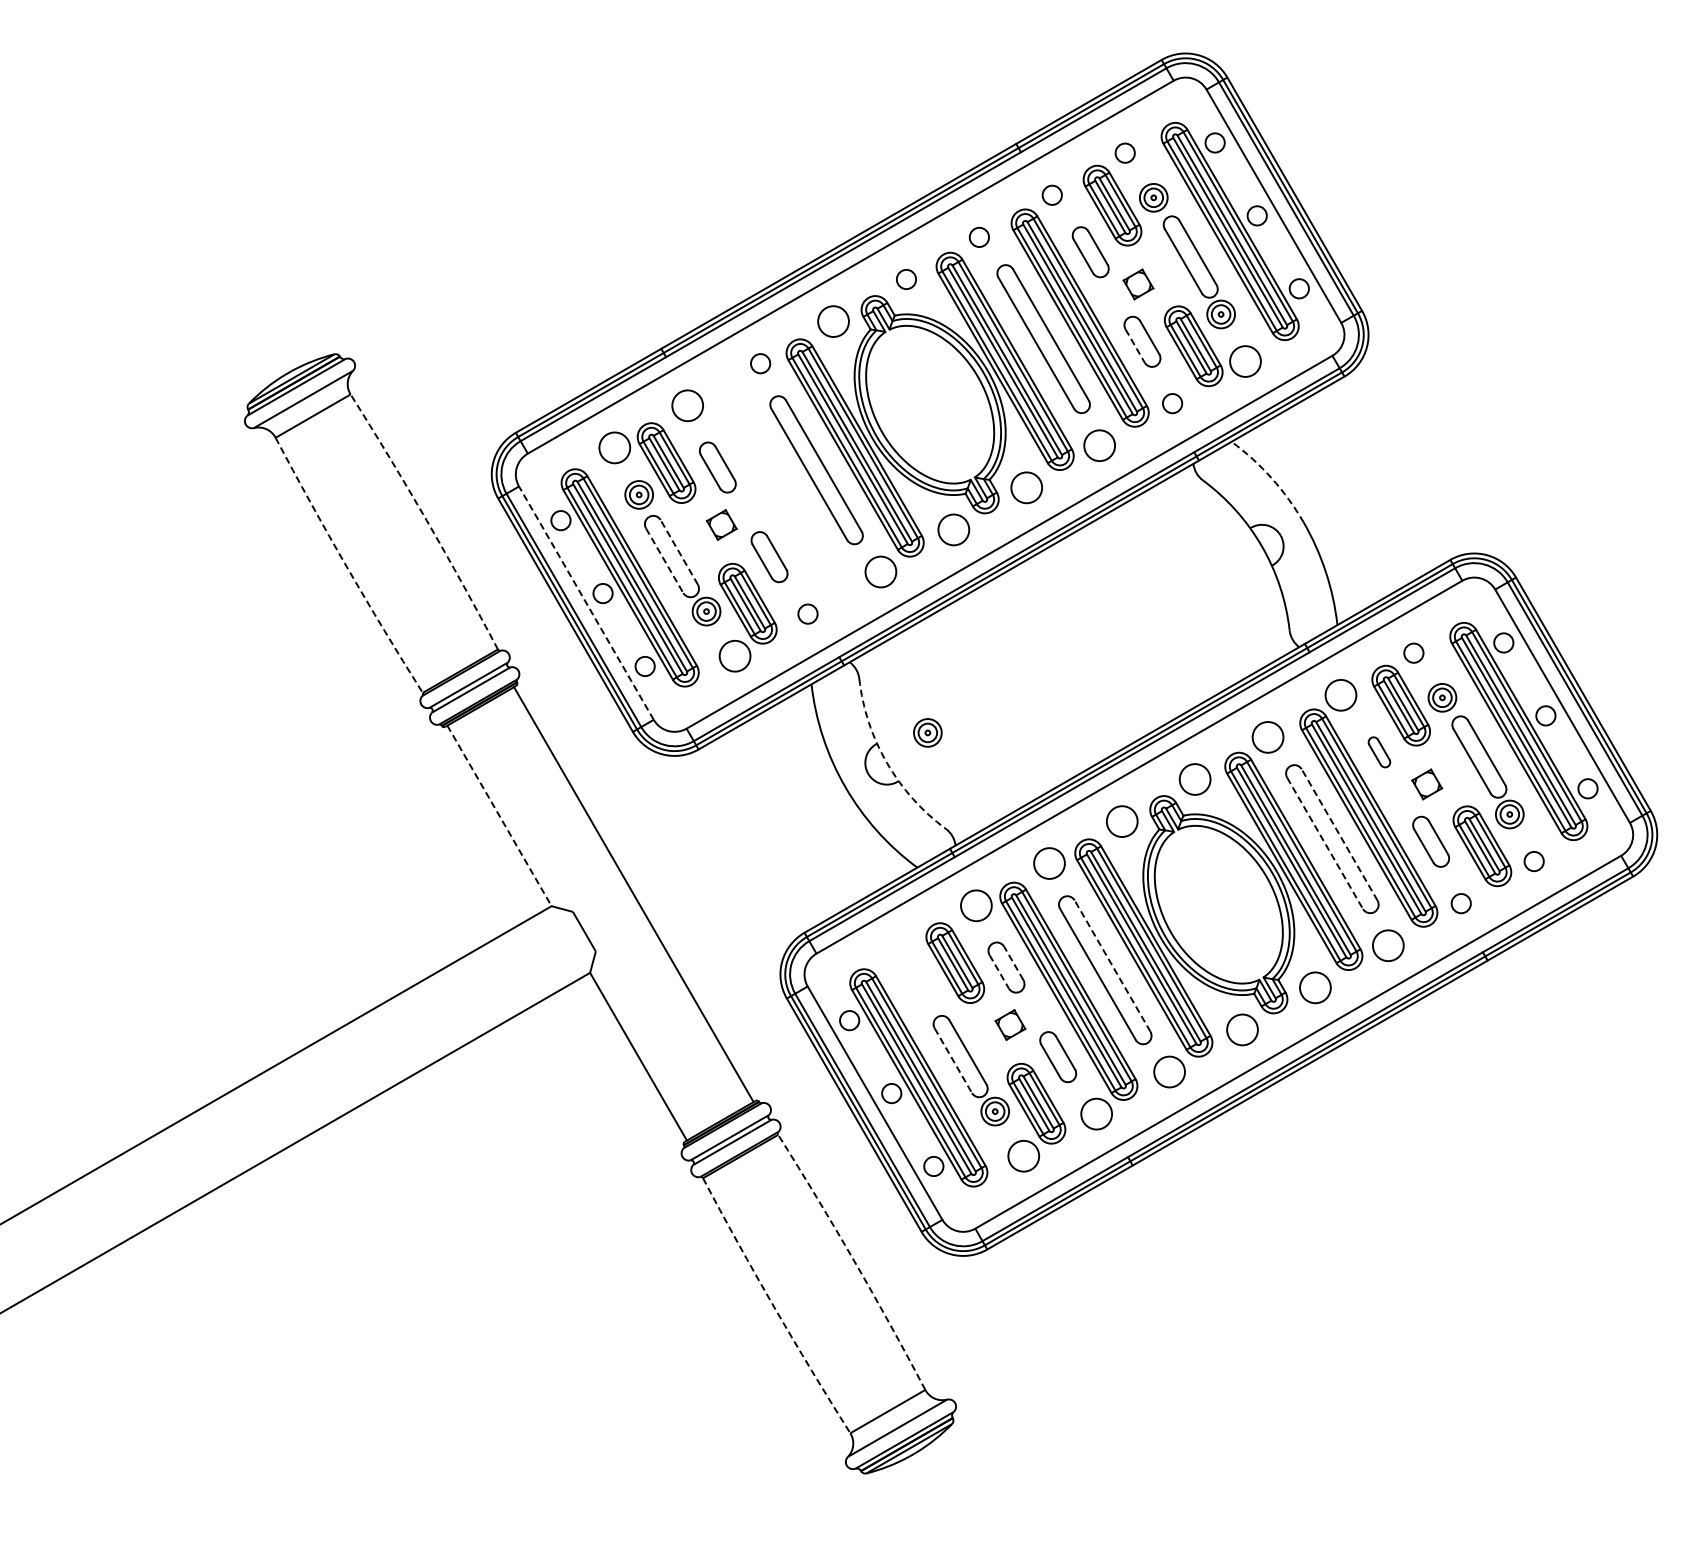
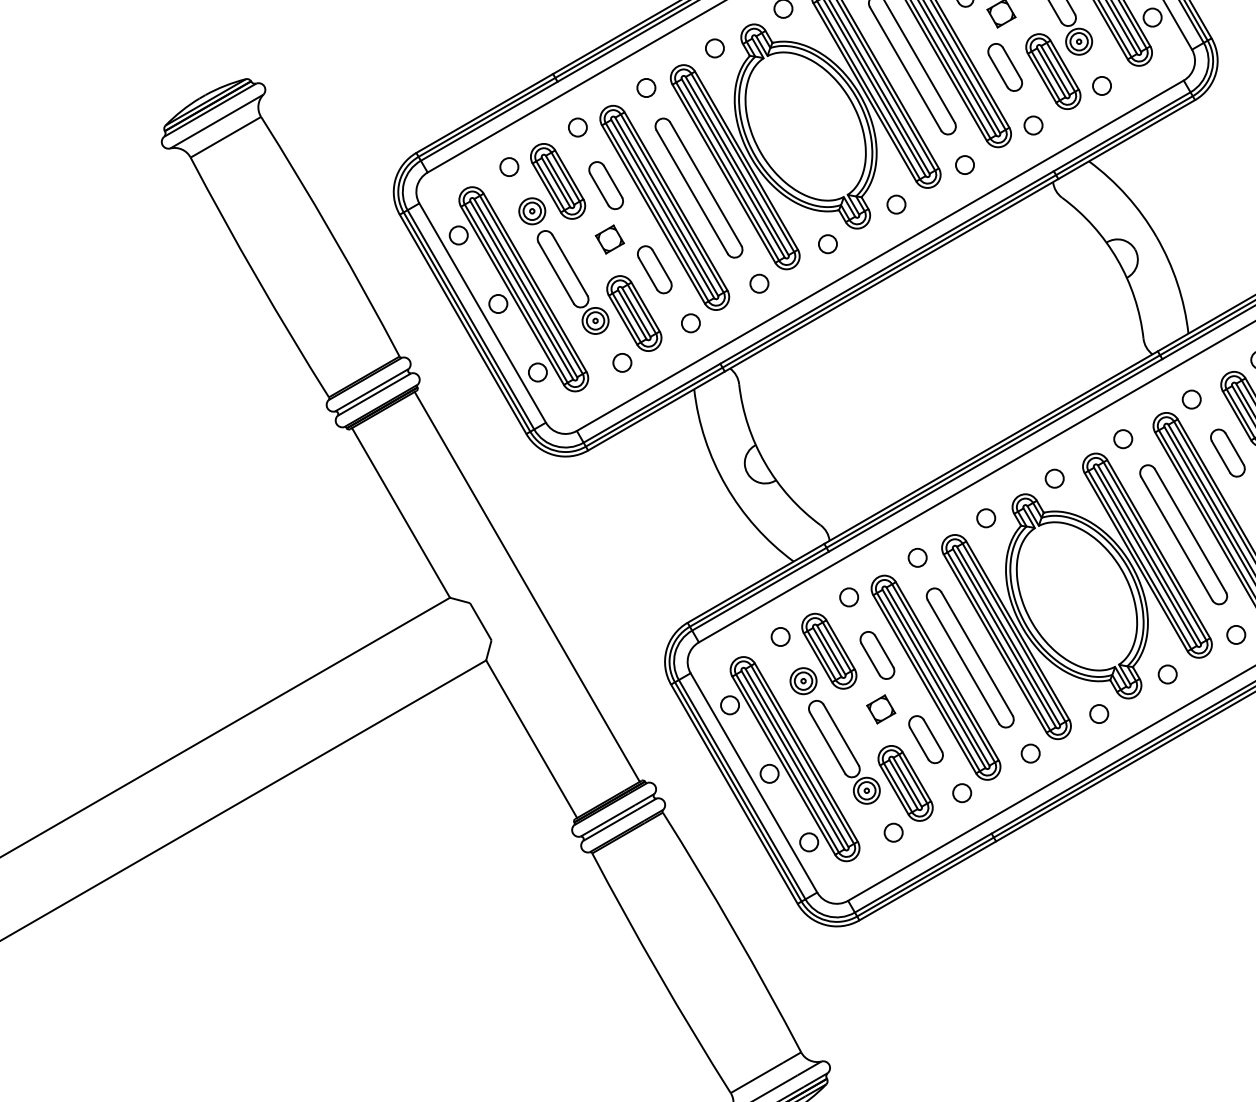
circle: (833, 321) -> (714, 48), size x0.62
line: (1135, 346) -> (998, 71), dashed -> solid
circle: (1245, 361) -> (1102, 85), size x0.62
circle: (687, 405) -> (577, 127), size x0.62
circle: (1099, 445) -> (964, 164), size x0.62
circle: (614, 447) -> (509, 166), size x0.62
arc: (1271, 478) -> (1126, 195), dashed -> solid
circle: (1026, 487) -> (896, 204), size x0.62
part: (779, 490) -> (664, 207), added
arc: (426, 520) -> (332, 235), dashed -> solid
circle: (953, 529) -> (827, 243), size x0.62
line: (679, 551) -> (570, 264), dashed -> solid
line: (664, 561) -> (556, 273), dashed -> solid
arc: (346, 566) -> (257, 278), dashed -> solid
circle: (880, 571) -> (759, 283), size x0.62
line: (586, 603) -> (482, 313), dashed -> solid
circle: (734, 655) -> (621, 362), size x0.62
circle: (1340, 694) -> (1191, 398), size x0.62
part: (927, 732) -> (803, 680), moved
circle: (1267, 737) -> (1122, 439), size x0.62
part: (1379, 752) -> (1227, 453), size x1.67
arc: (887, 762) -> (765, 462), dashed -> solid
circle: (1194, 779) -> (1054, 478), size x0.62
line: (499, 816) -> (401, 513), dashed -> solid
circle: (1121, 821) -> (985, 518), size x0.62
line: (1339, 834) -> (1190, 530), dashed -> solid
line: (1325, 843) -> (1177, 538), dashed -> solid
circle: (1048, 863) -> (916, 557), size x0.62
circle: (976, 905) -> (849, 597), size x0.62
circle: (1387, 945) -> (1235, 634), size x0.62
circle: (903, 947) -> (780, 636), added
line: (1013, 962) -> (884, 650), dashed -> solid
line: (1112, 966) -> (977, 654), dashed -> solid
line: (999, 972) -> (870, 660), dashed -> solid
circle: (1315, 987) -> (1167, 674), size x0.62
circle: (1242, 1029) -> (1099, 713), size x0.62
line: (953, 1061) -> (827, 743), dashed -> solid
circle: (1169, 1071) -> (1030, 753), size x0.62
circle: (1096, 1113) -> (962, 792), size x0.62
circle: (1023, 1155) -> (893, 832), size x0.62
arc: (854, 1260) -> (734, 930), dashed -> solid
arc: (774, 1307) -> (659, 974), dashed -> solid

